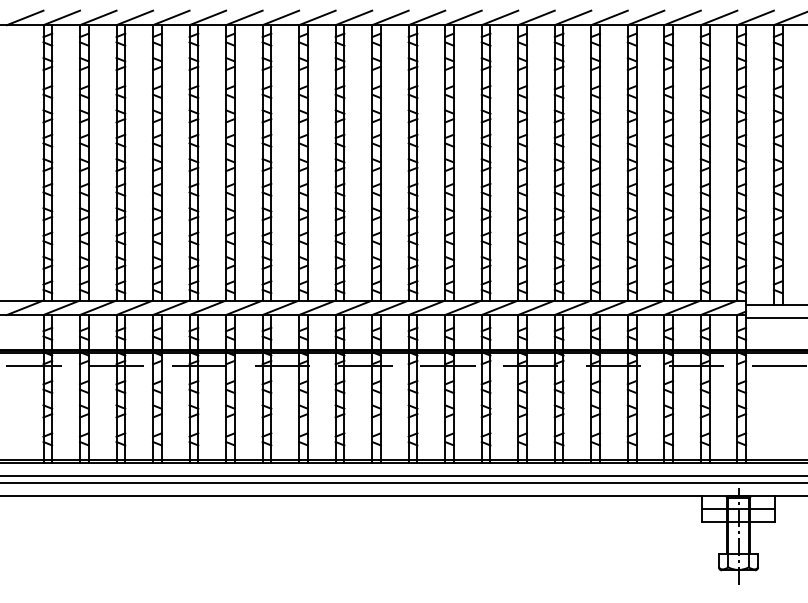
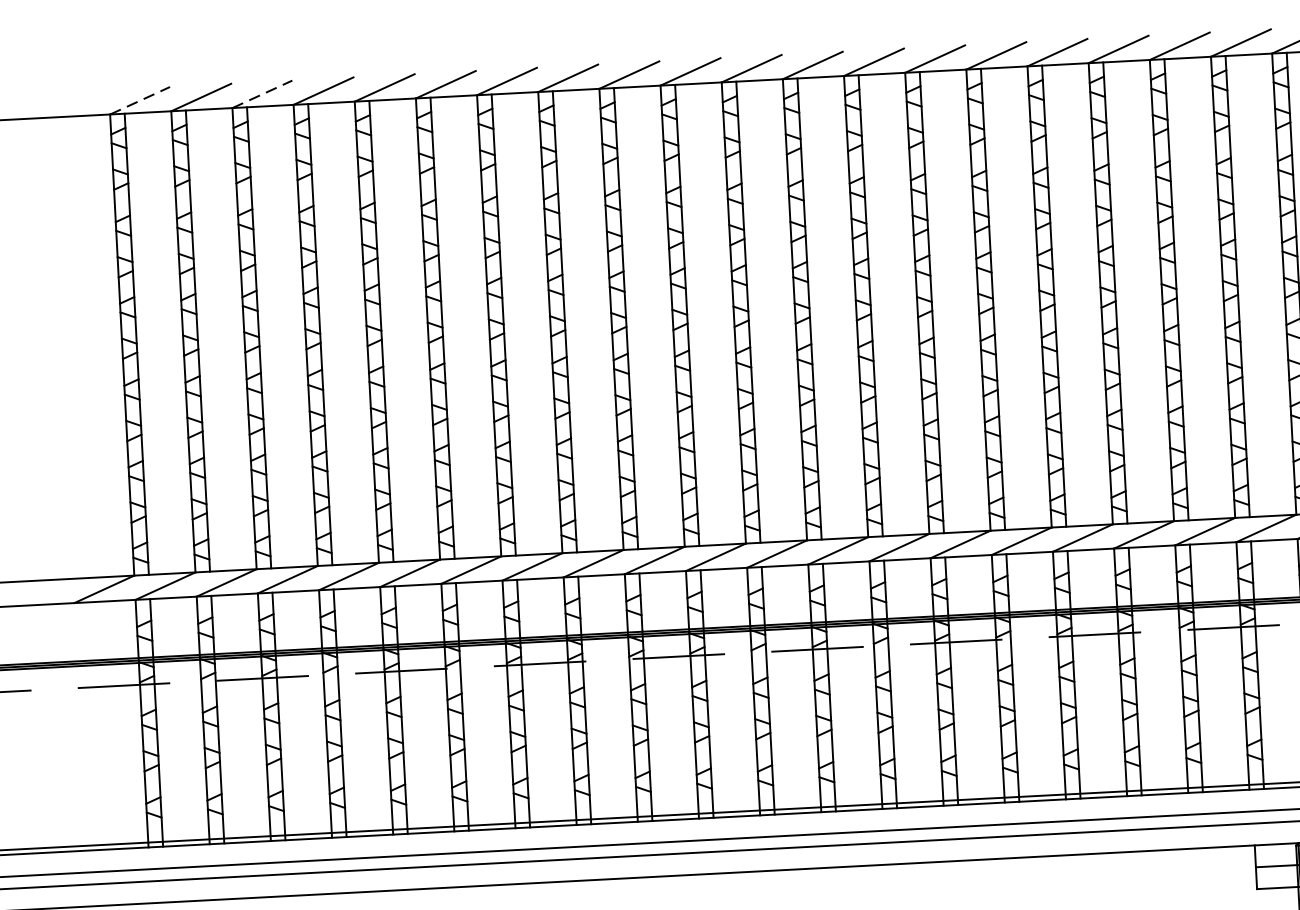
line: (24, 17) -> (77, 103), removed
line: (61, 17) -> (139, 100), solid -> dashed
line: (134, 17) -> (261, 93), solid -> dashed

